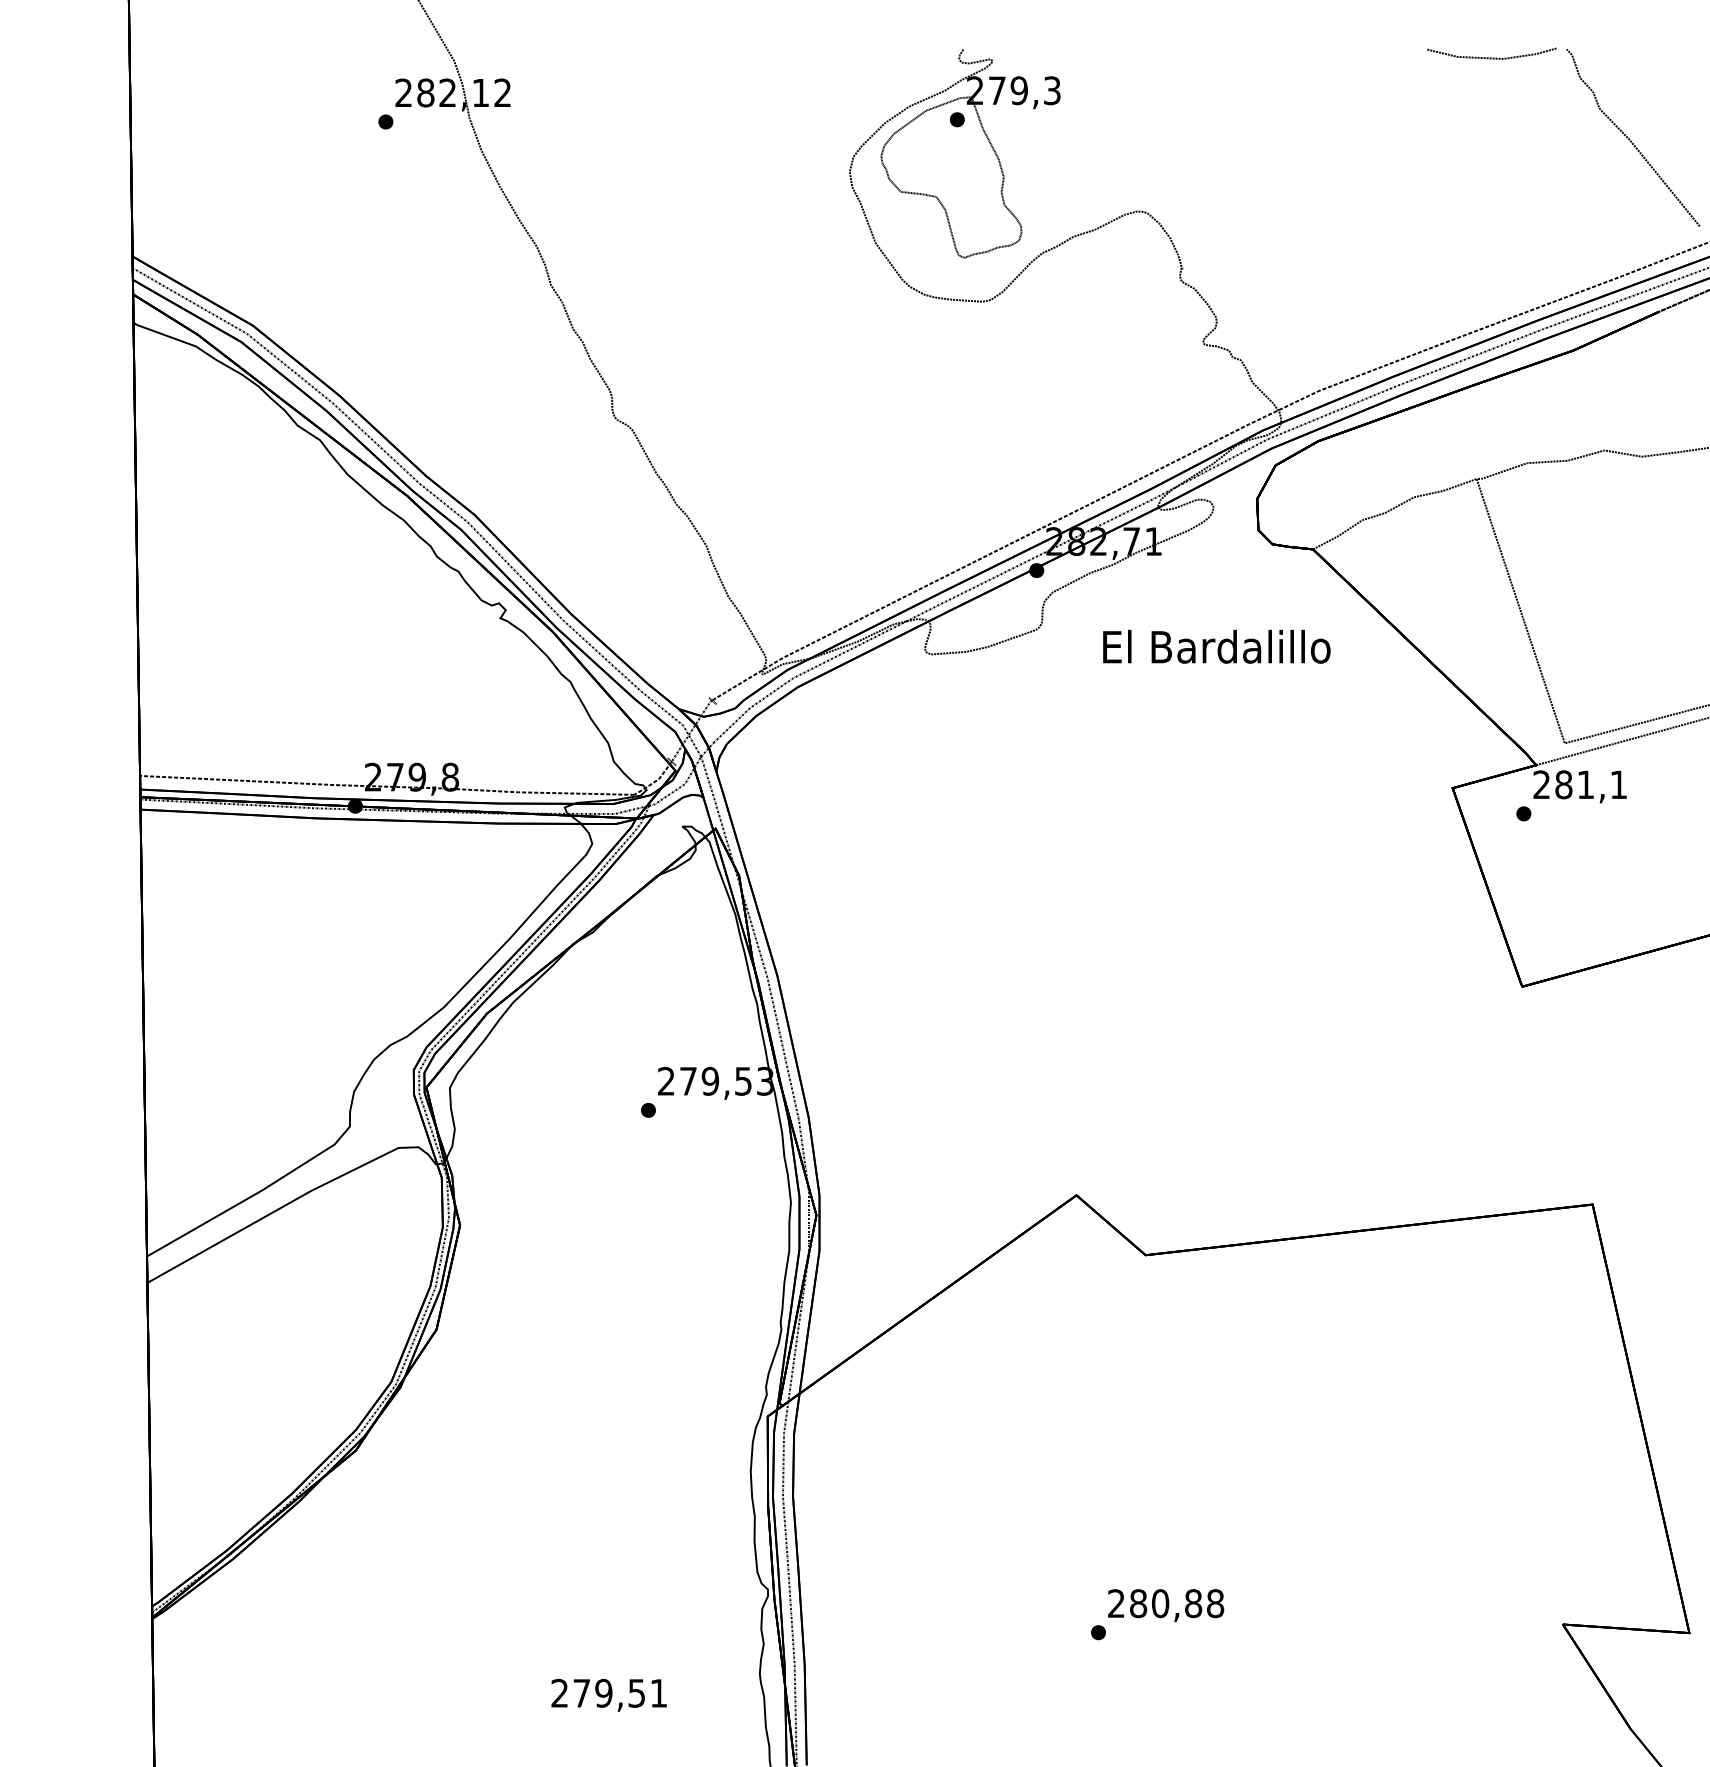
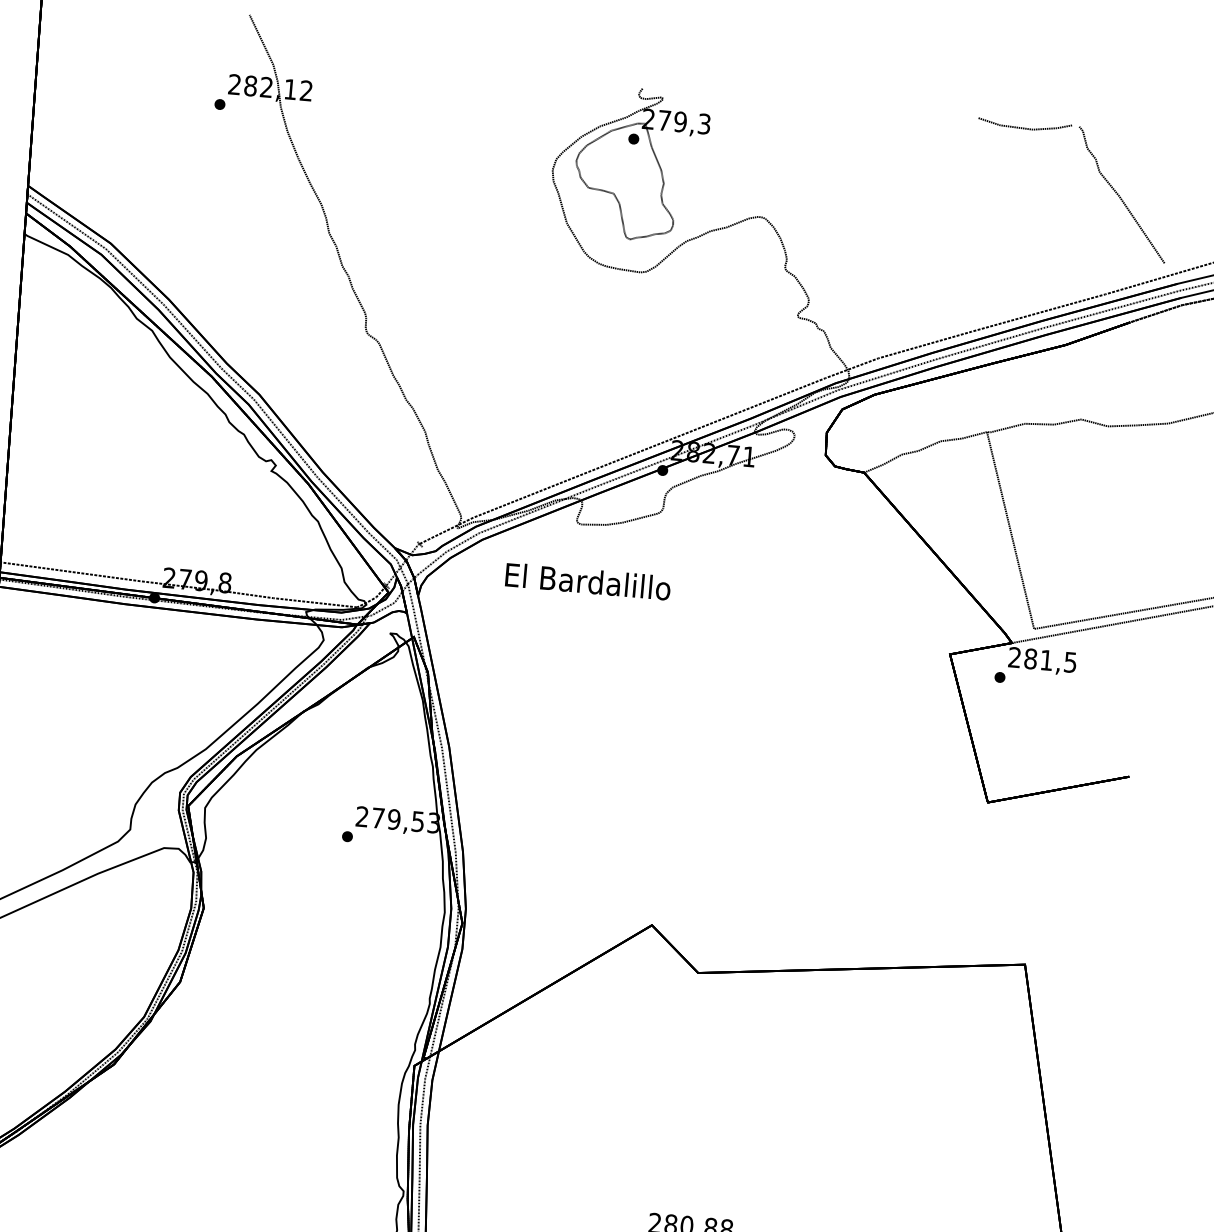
text: (1216, 646) -> (587, 581), moved
text: (1618, 784) -> (1070, 662), 281,1 -> 281,5

